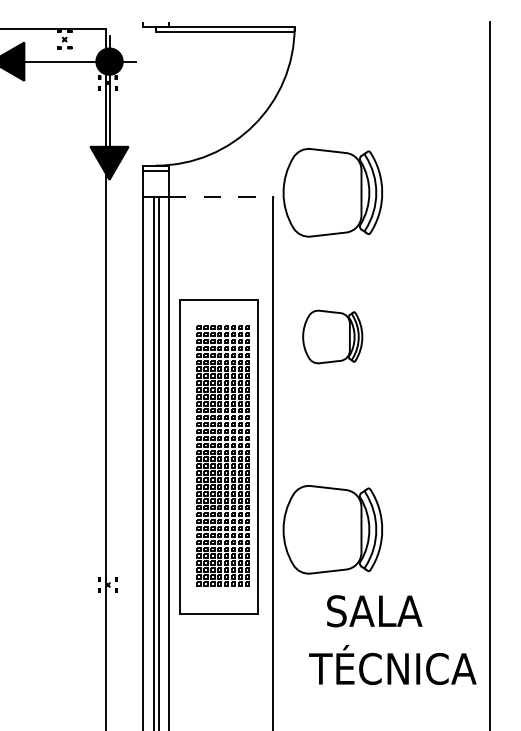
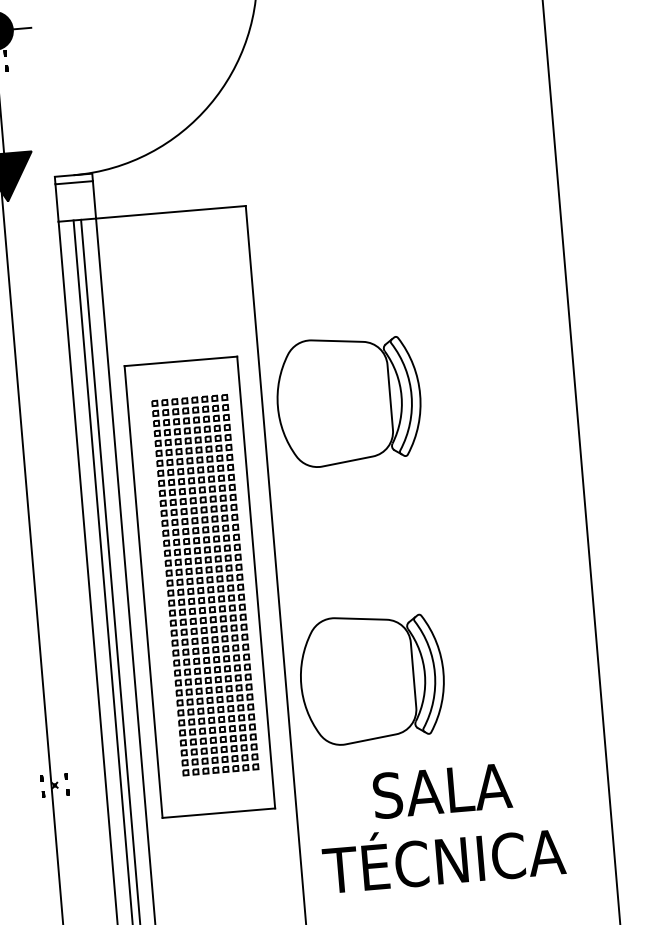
part: (332, 192) -> (330, 192), removed
line: (221, 196) -> (171, 211), dashed -> solid
part: (332, 336) -> (348, 400), size x1.67
text: (392, 665) -> (443, 856), moved

